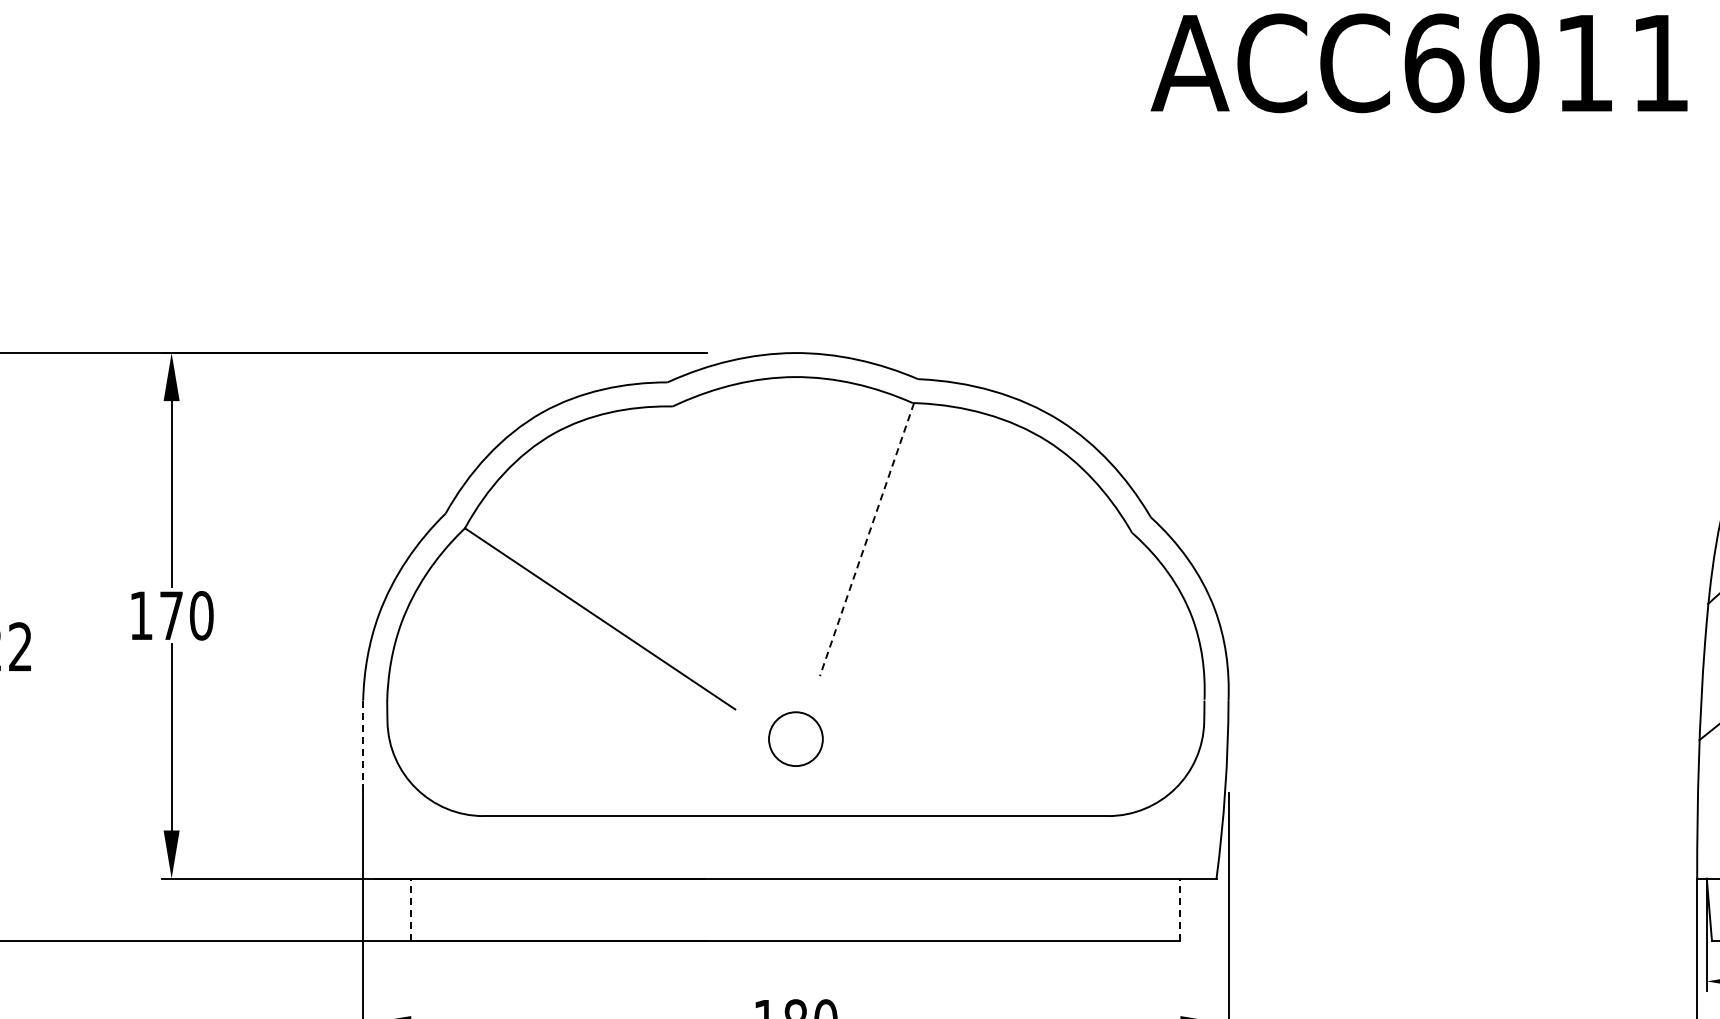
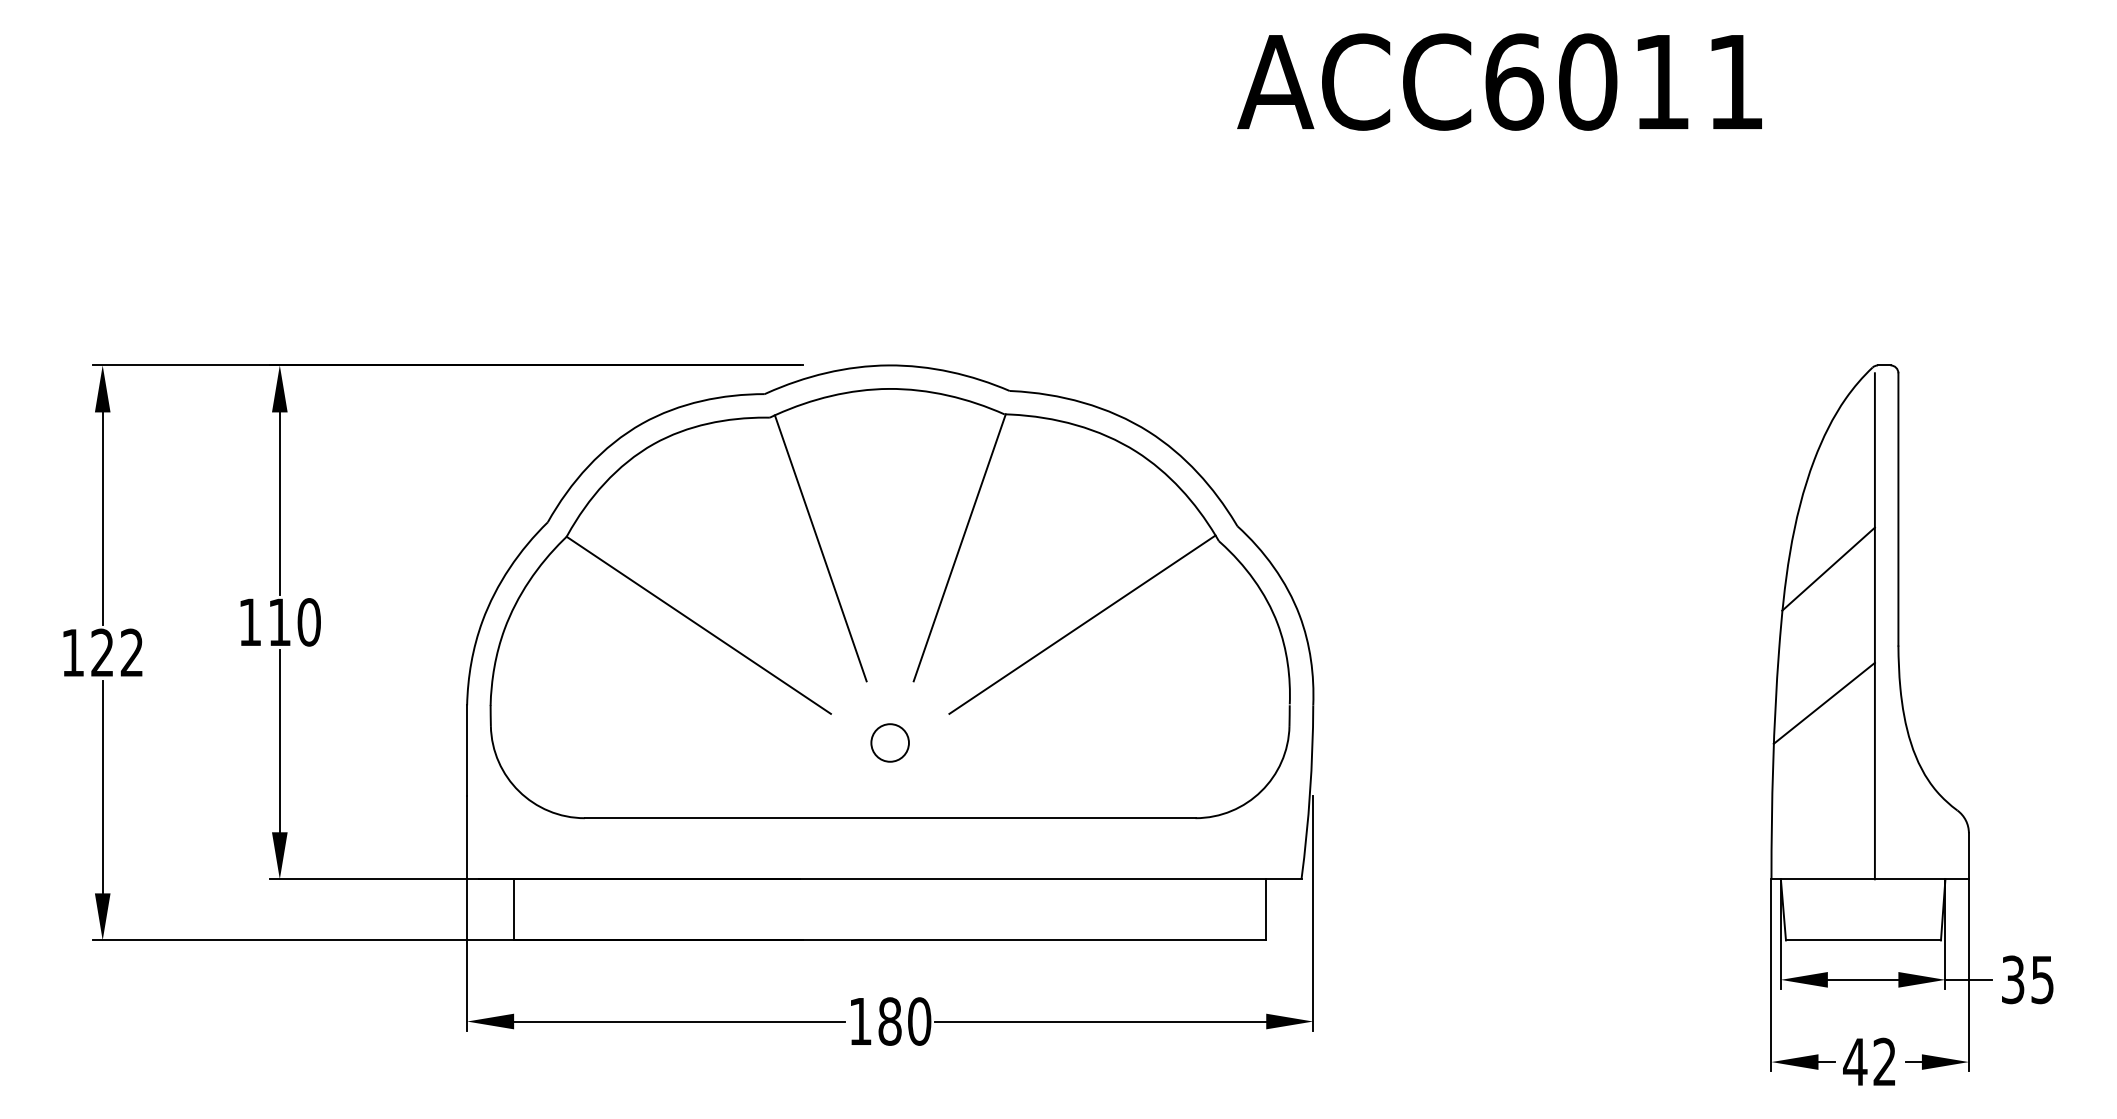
line: (724, 540) -> (820, 548), added
line: (866, 540) -> (959, 548), dashed -> solid
text: (171, 614) -> (279, 621), 170 -> 110
line: (992, 617) -> (1082, 624), added
circle: (795, 738) -> (889, 742), size x0.71
line: (363, 746) -> (467, 750), dashed -> solid
line: (411, 909) -> (514, 909), dashed -> solid
line: (1180, 909) -> (1266, 909), dashed -> solid

